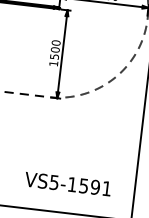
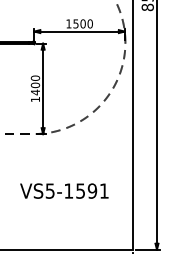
text: (54, 56) -> (35, 92), 1500 -> 1400
text: (68, 183) -> (64, 190), moved

